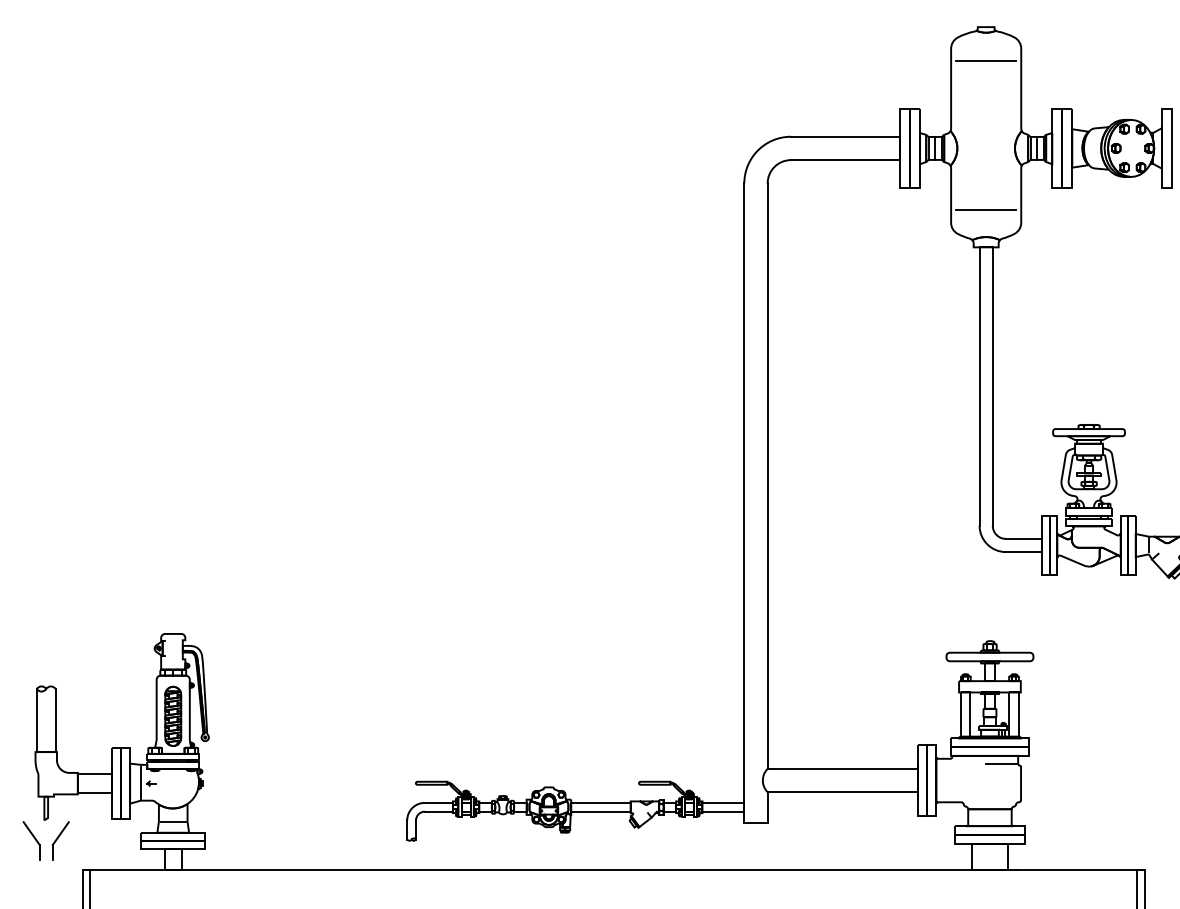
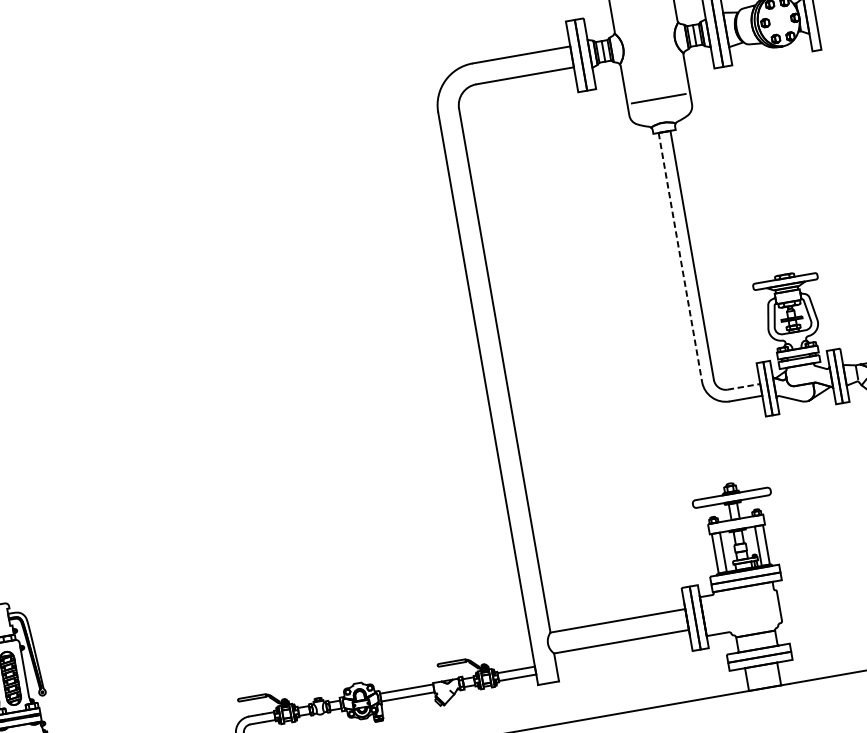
line: (979, 387) -> (680, 258), solid -> dashed
line: (1024, 538) -> (744, 386), solid -> dashed
line: (1002, 763) -> (759, 591), removed

